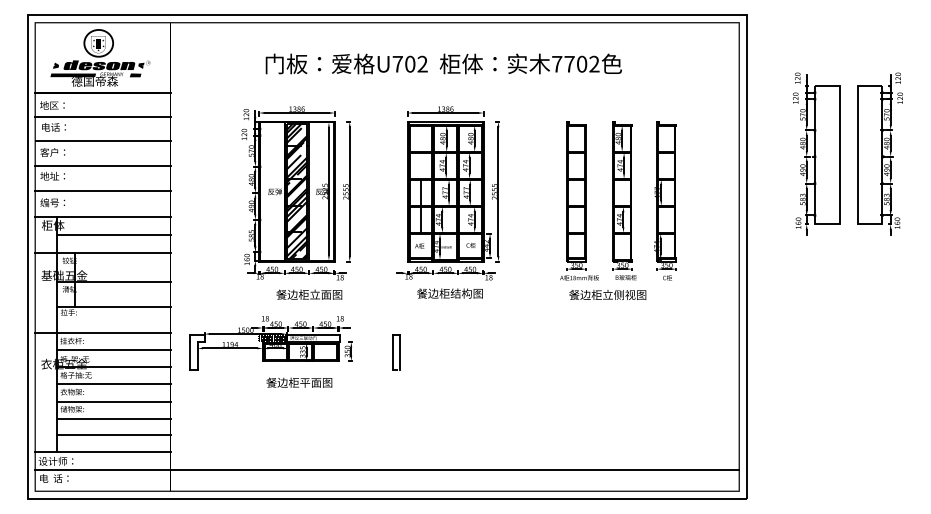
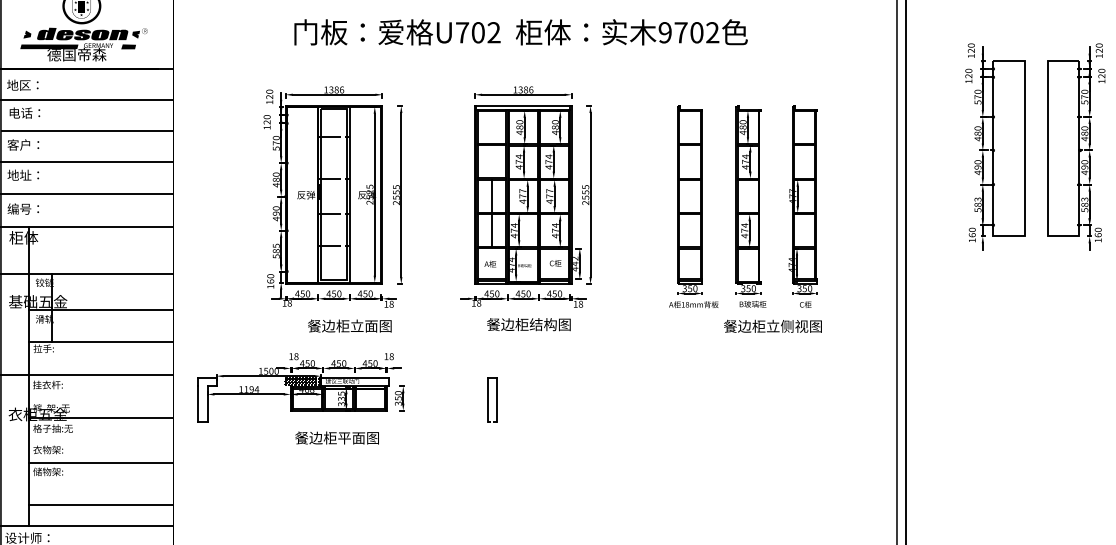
text: (557, 63) -> (665, 31), 7702 -> 9702
hatch: (296, 191) -> (333, 194), removed
line: (113, 234) -> (100, 249), removed
text: (607, 294) -> (772, 325), moved
line: (113, 350) -> (100, 397), removed
part: (396, 352) -> (492, 399), moved
line: (113, 384) -> (100, 440), removed
line: (113, 419) -> (100, 484), removed

